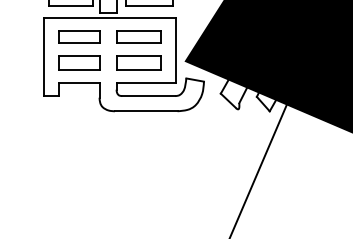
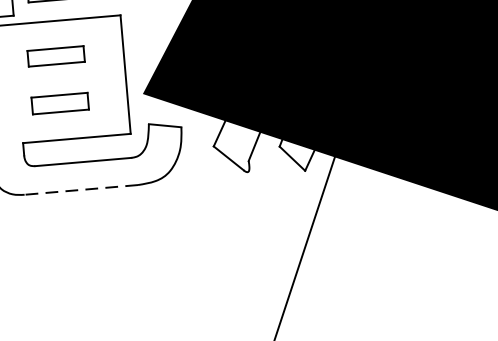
part: (138, 36) -> (55, 55), size x0.7
part: (138, 62) -> (59, 102), size x0.7
line: (145, 111) -> (79, 190), solid -> dashed

